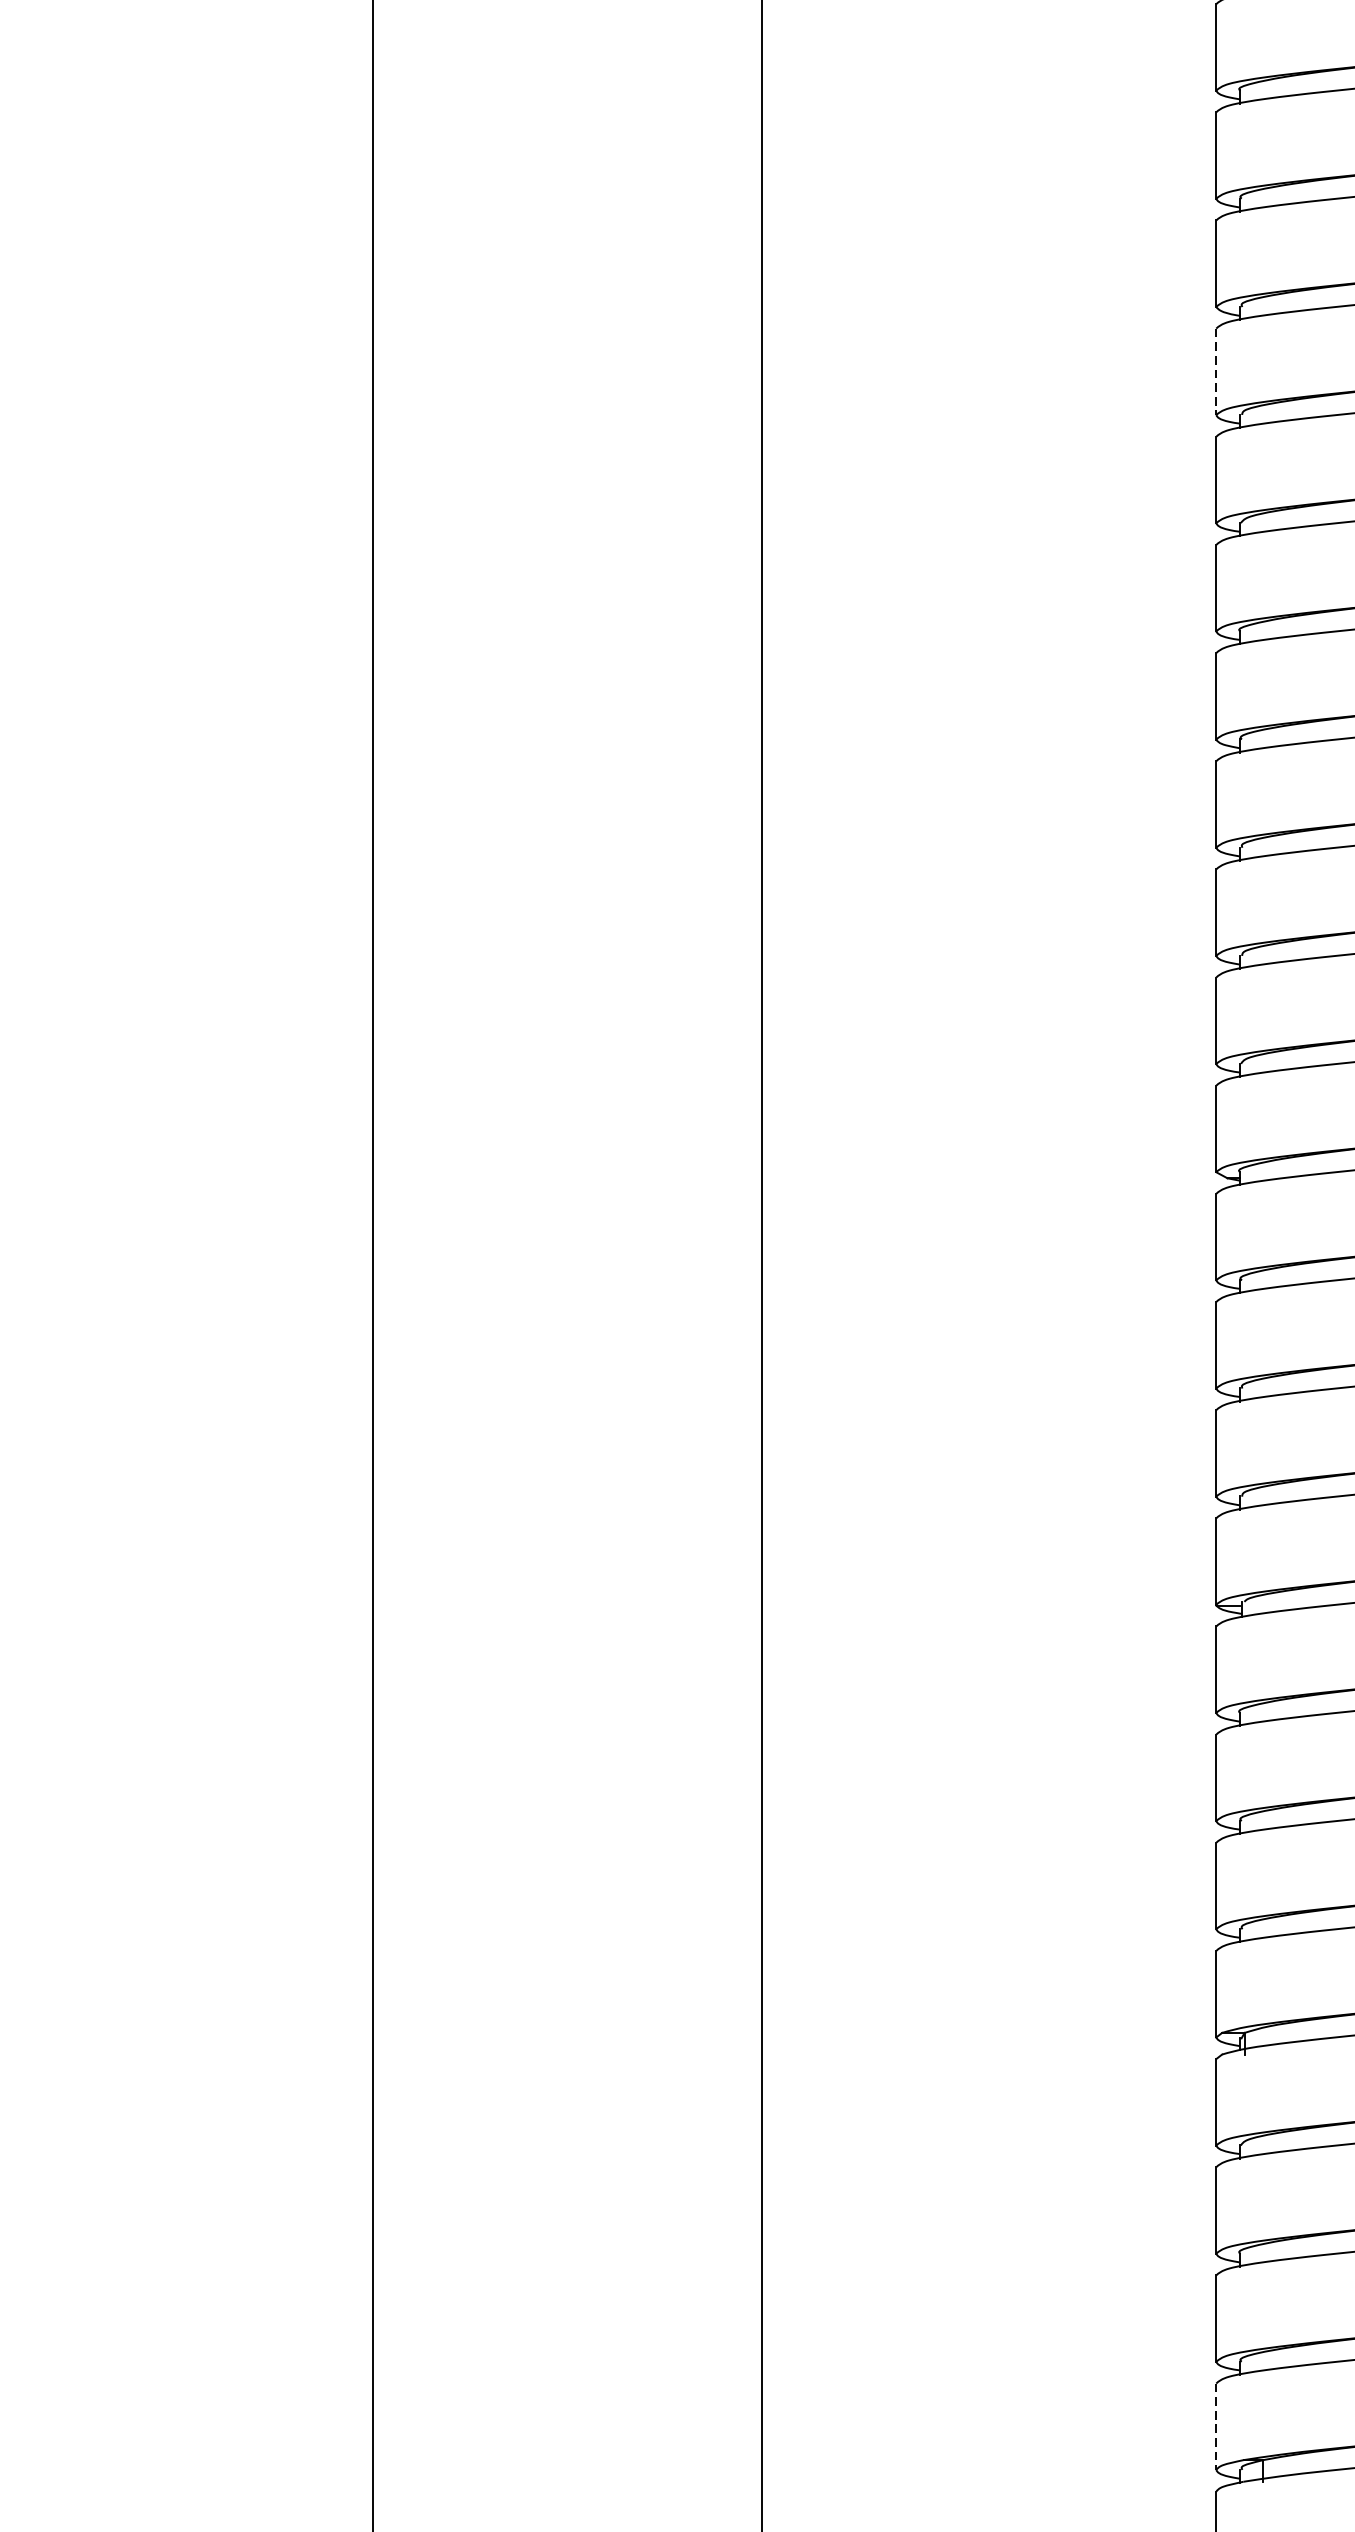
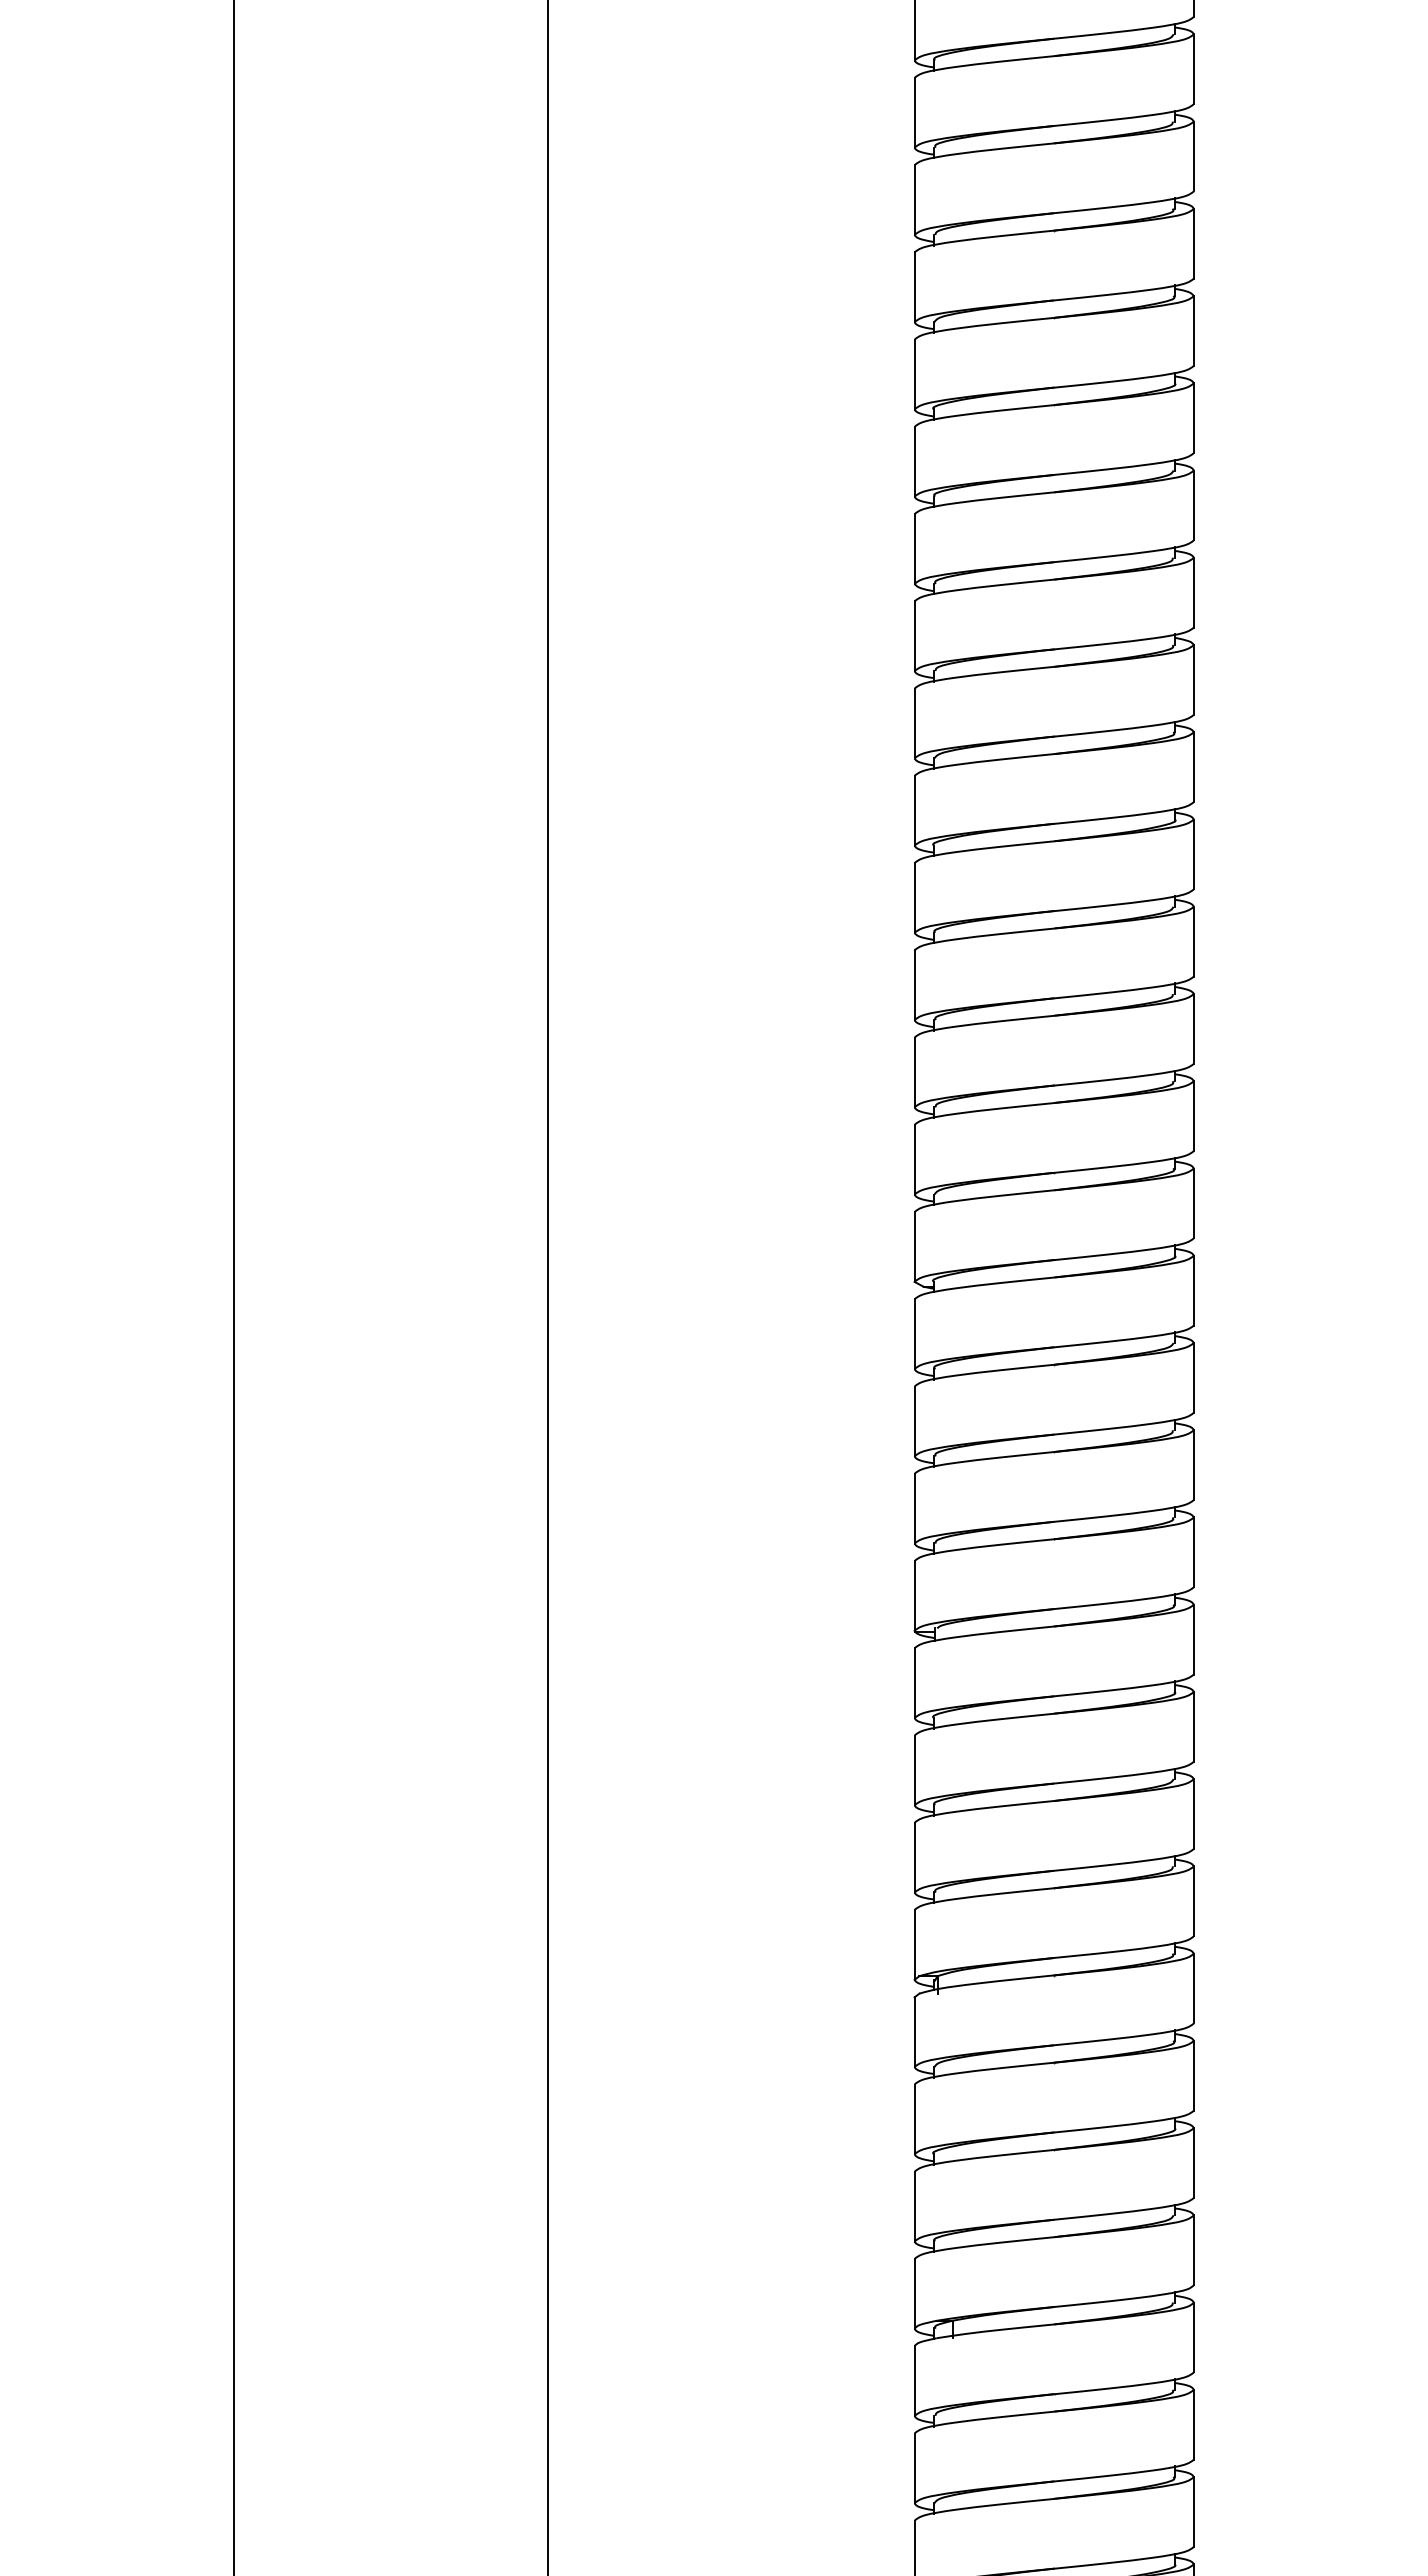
line: (1216, 372) -> (914, 636), dashed -> solid
line: (1216, 2426) -> (914, 2293), dashed -> solid

